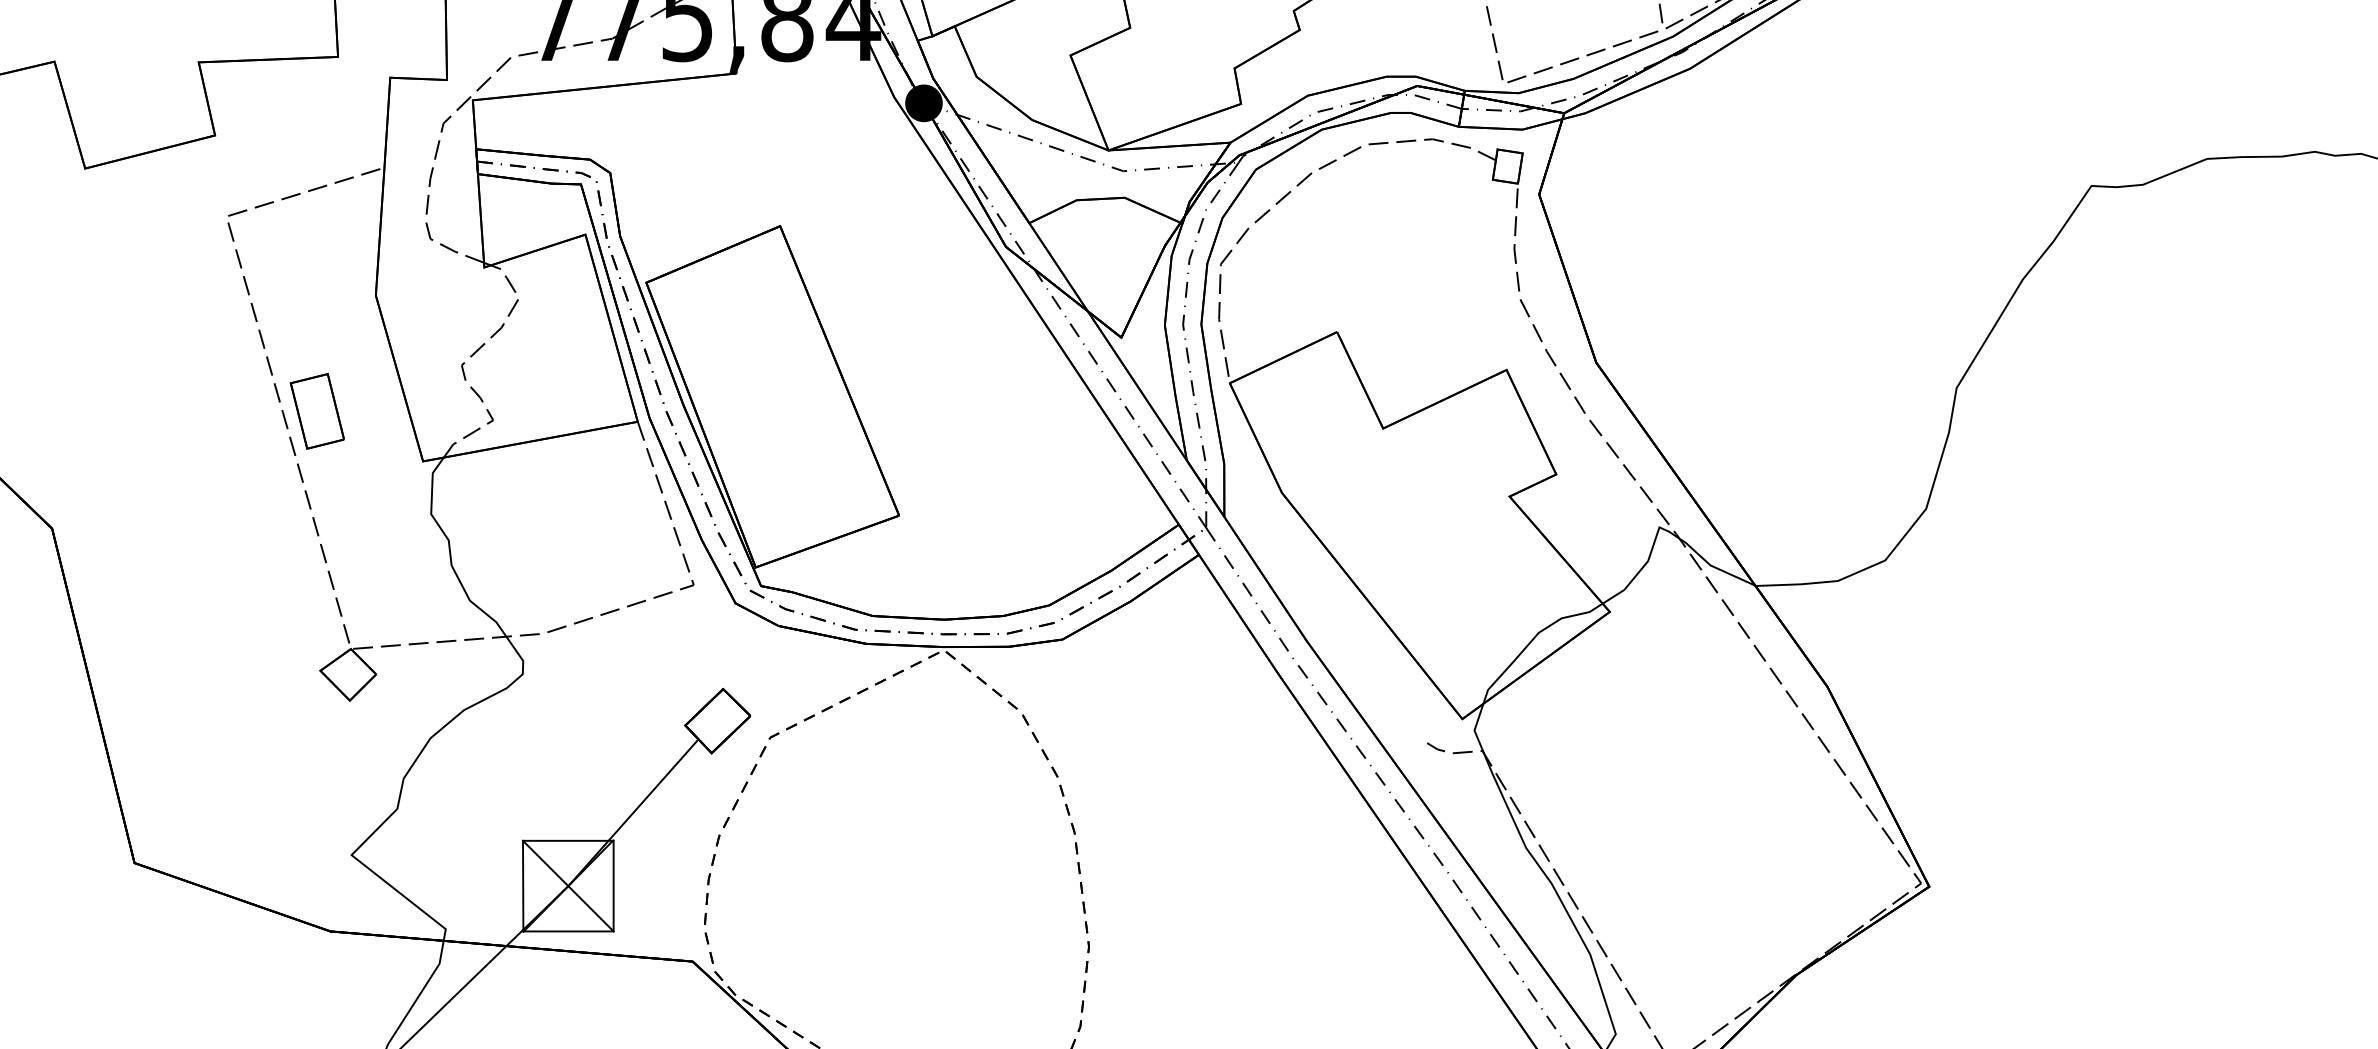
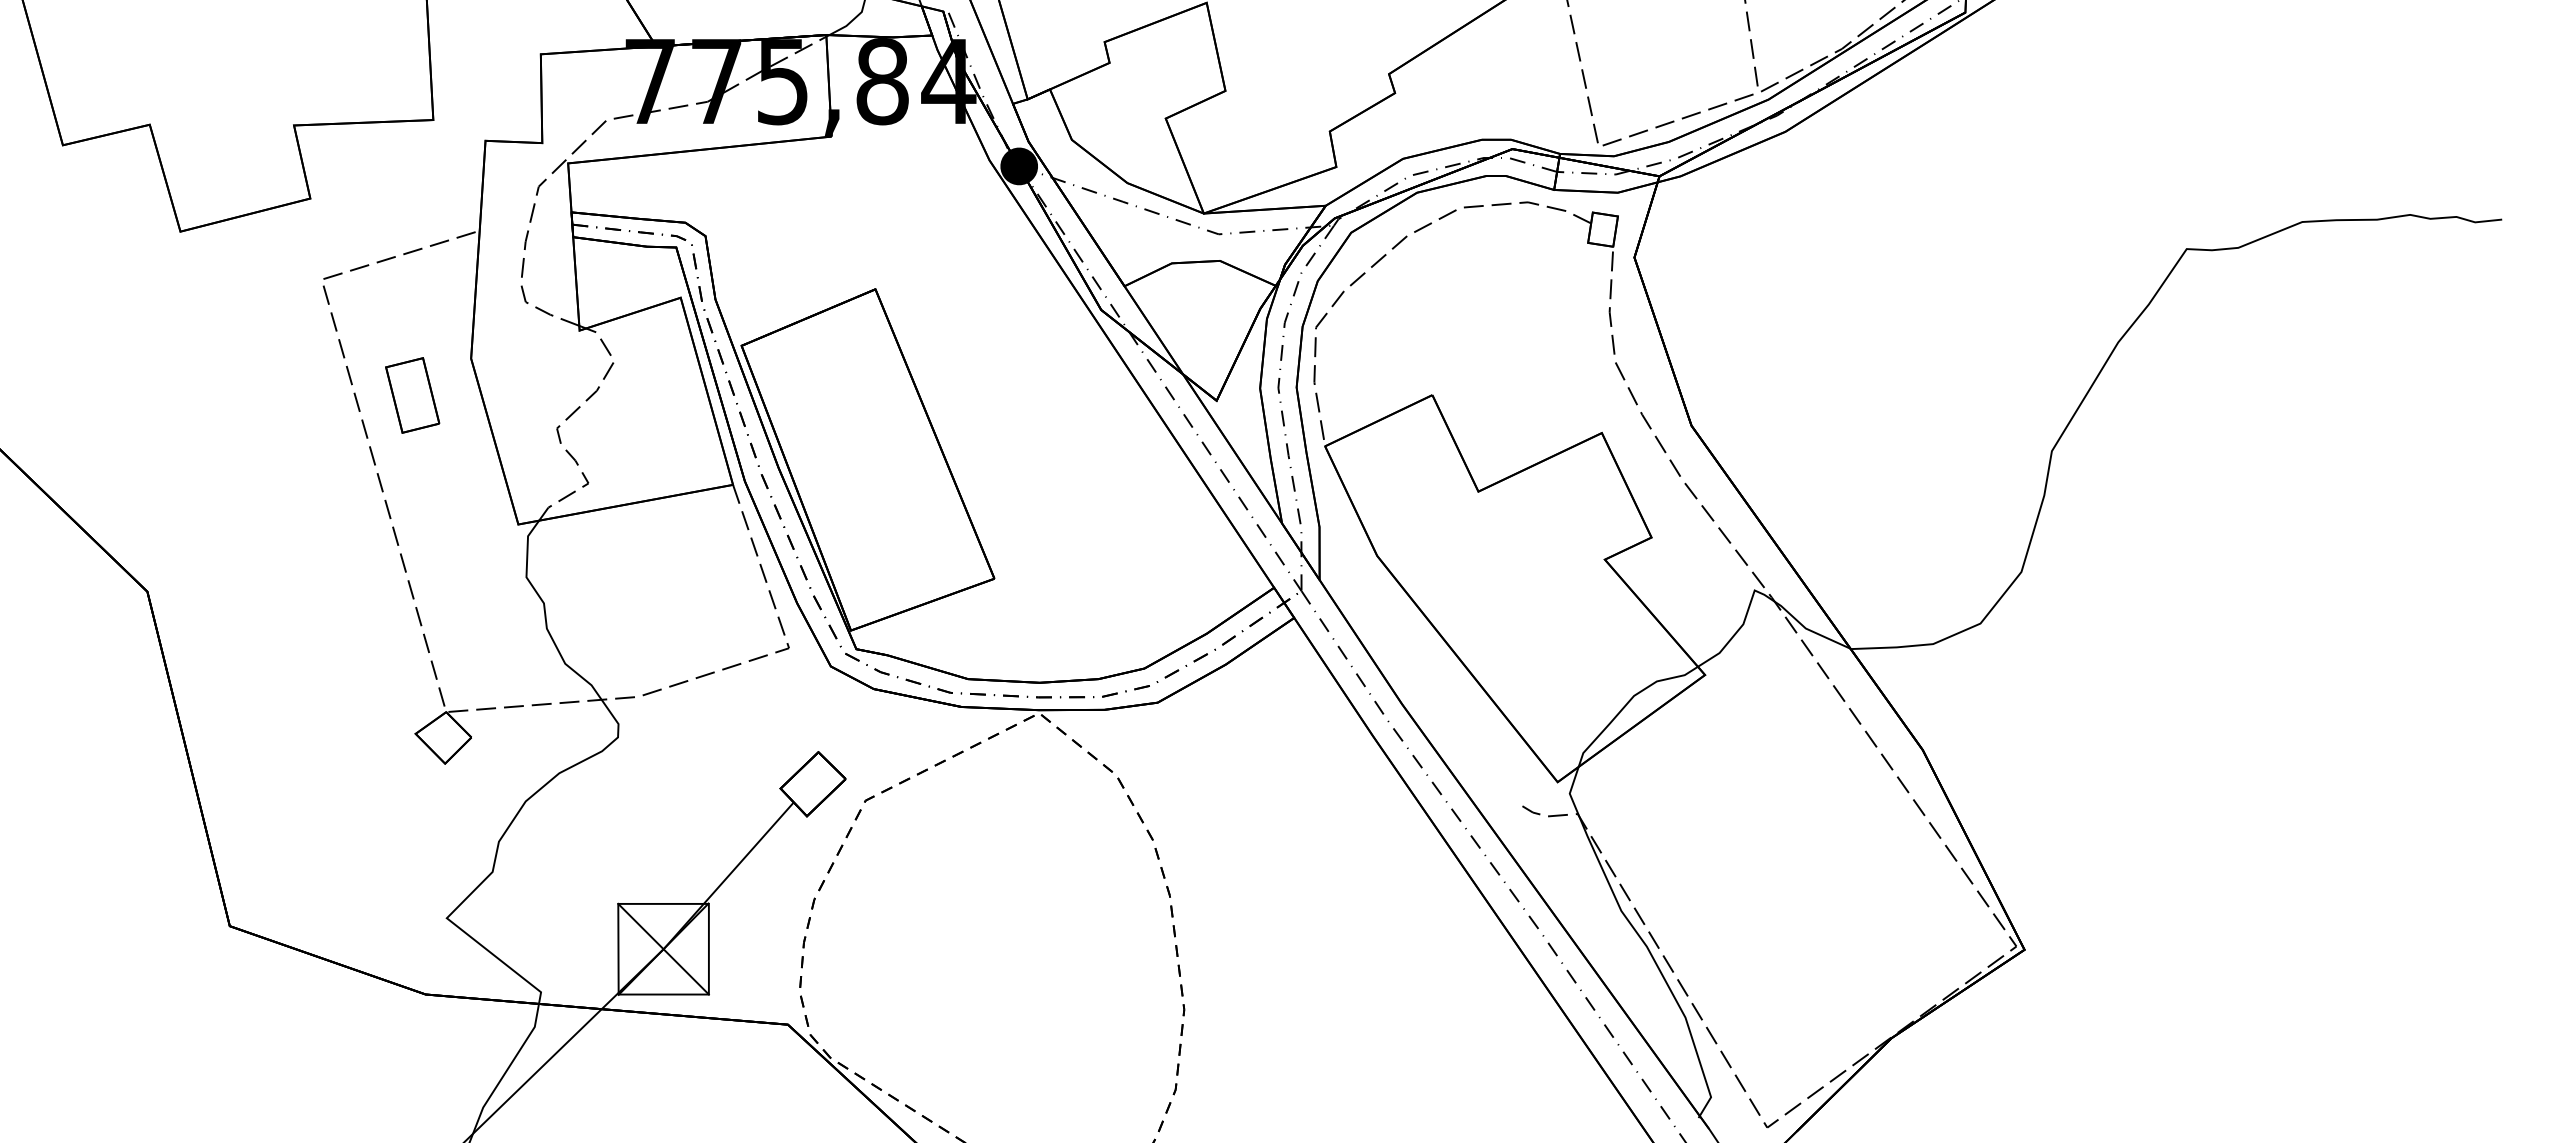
part: (317, 411) -> (412, 395), moved

